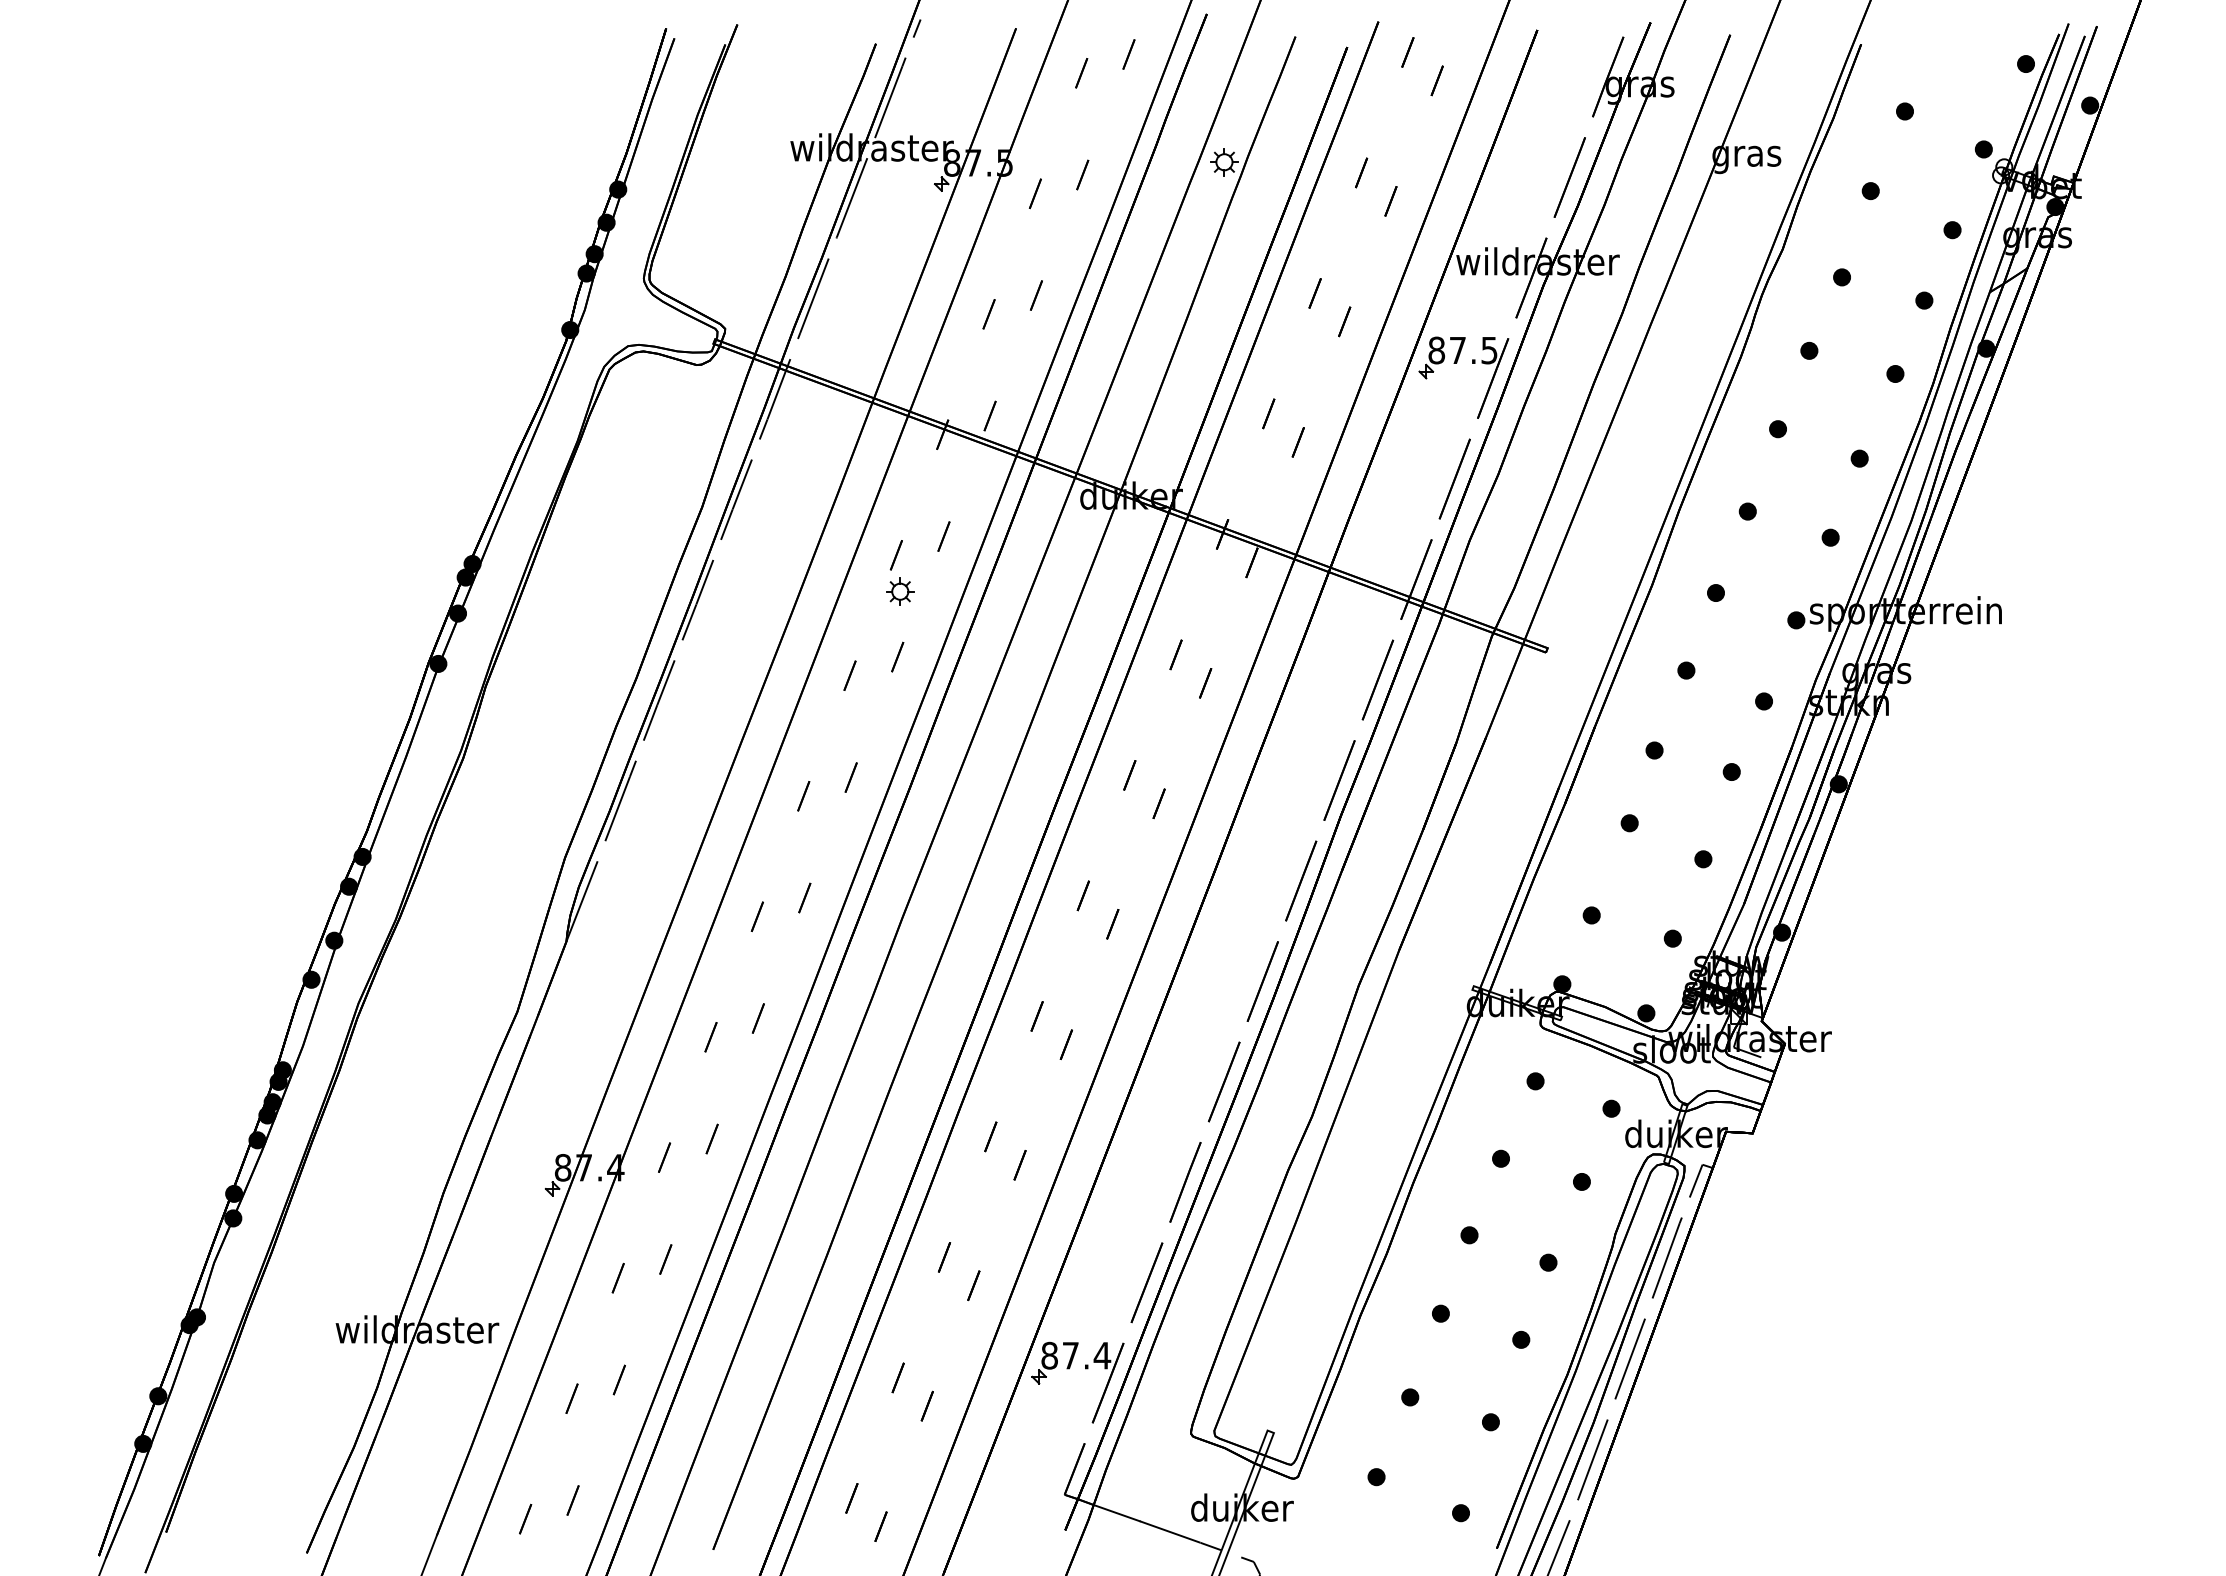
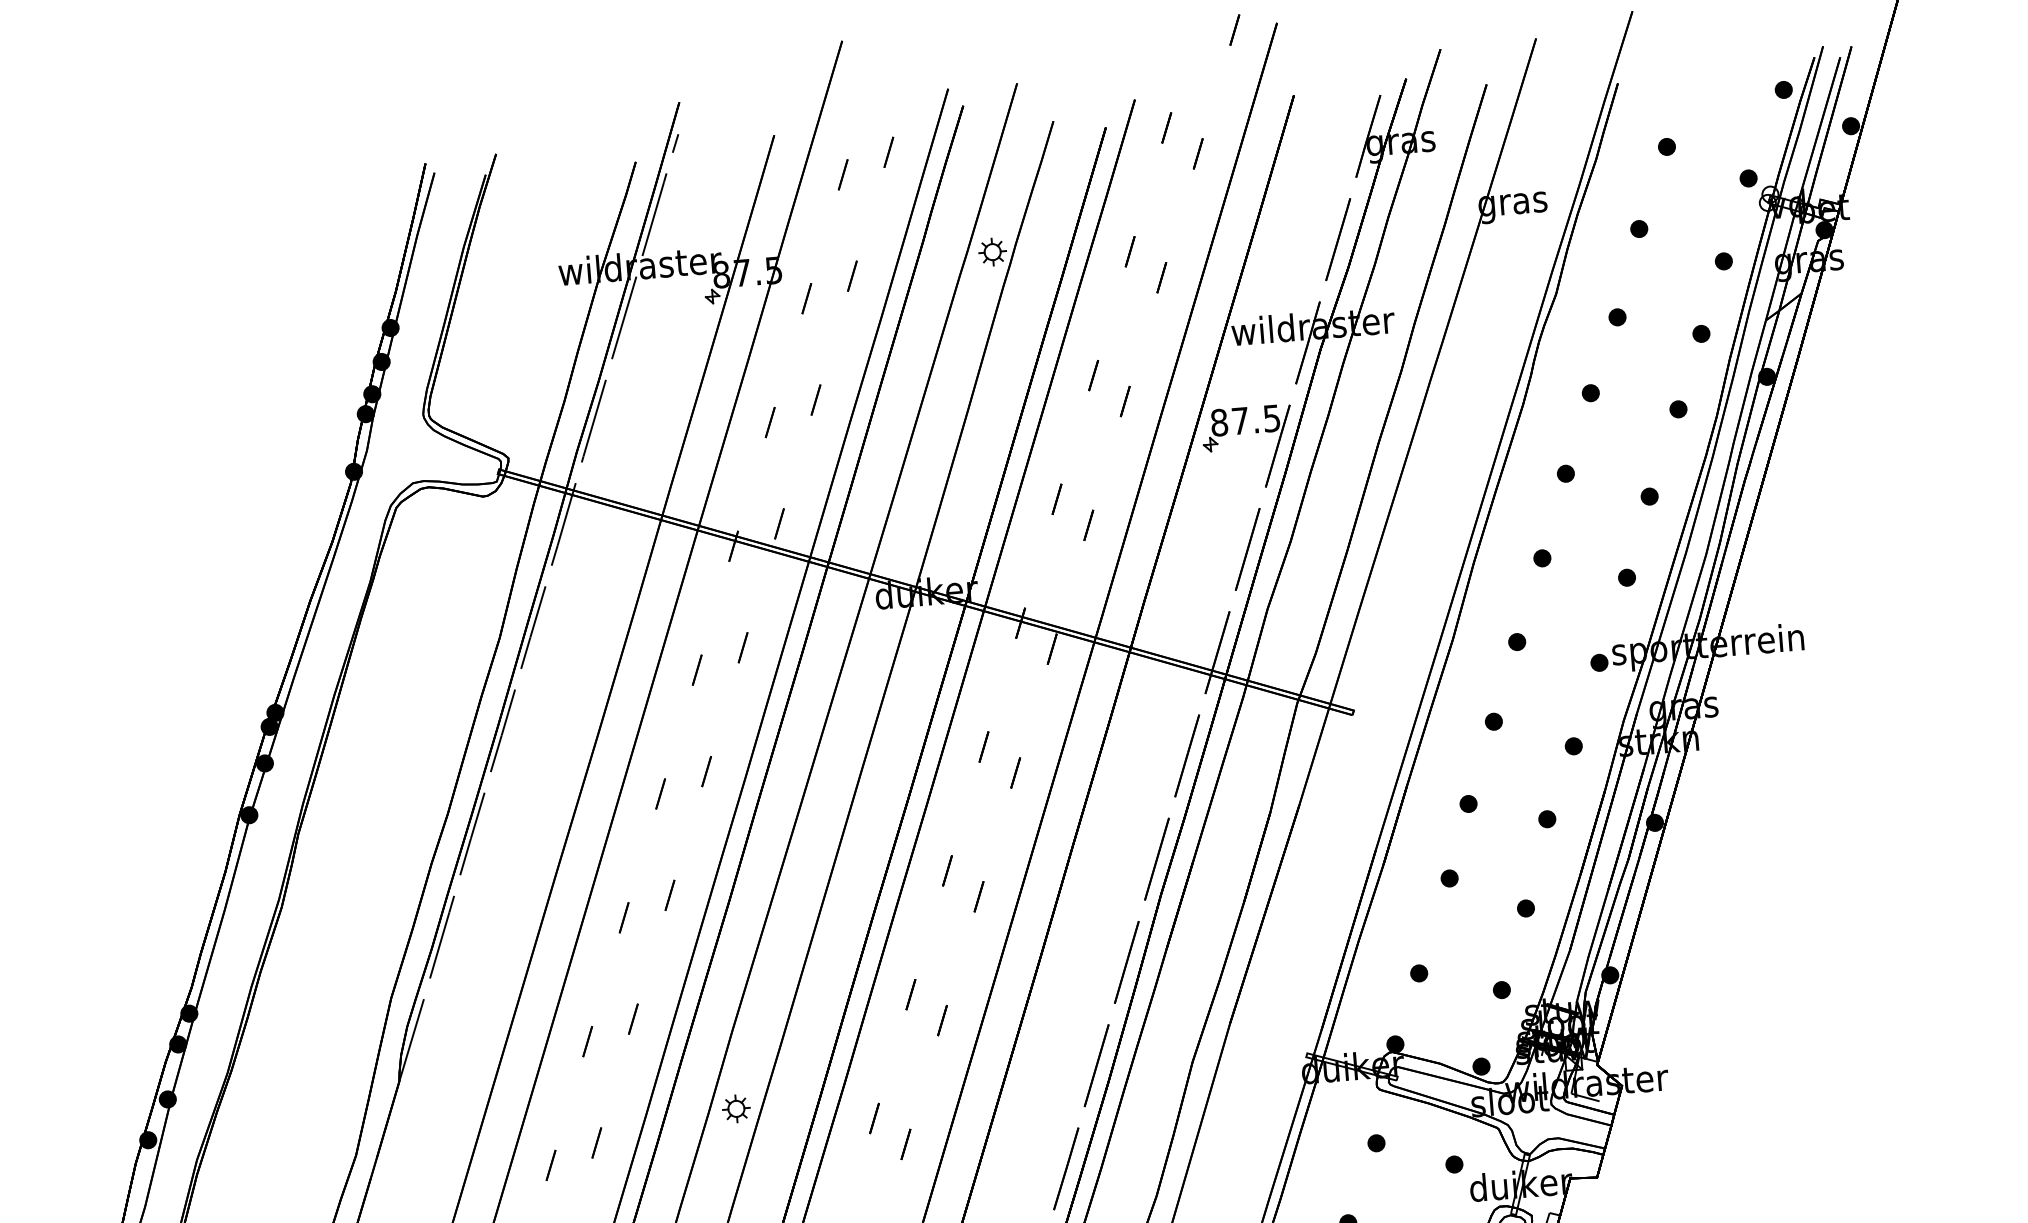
part: (900, 591) -> (736, 1108), moved

